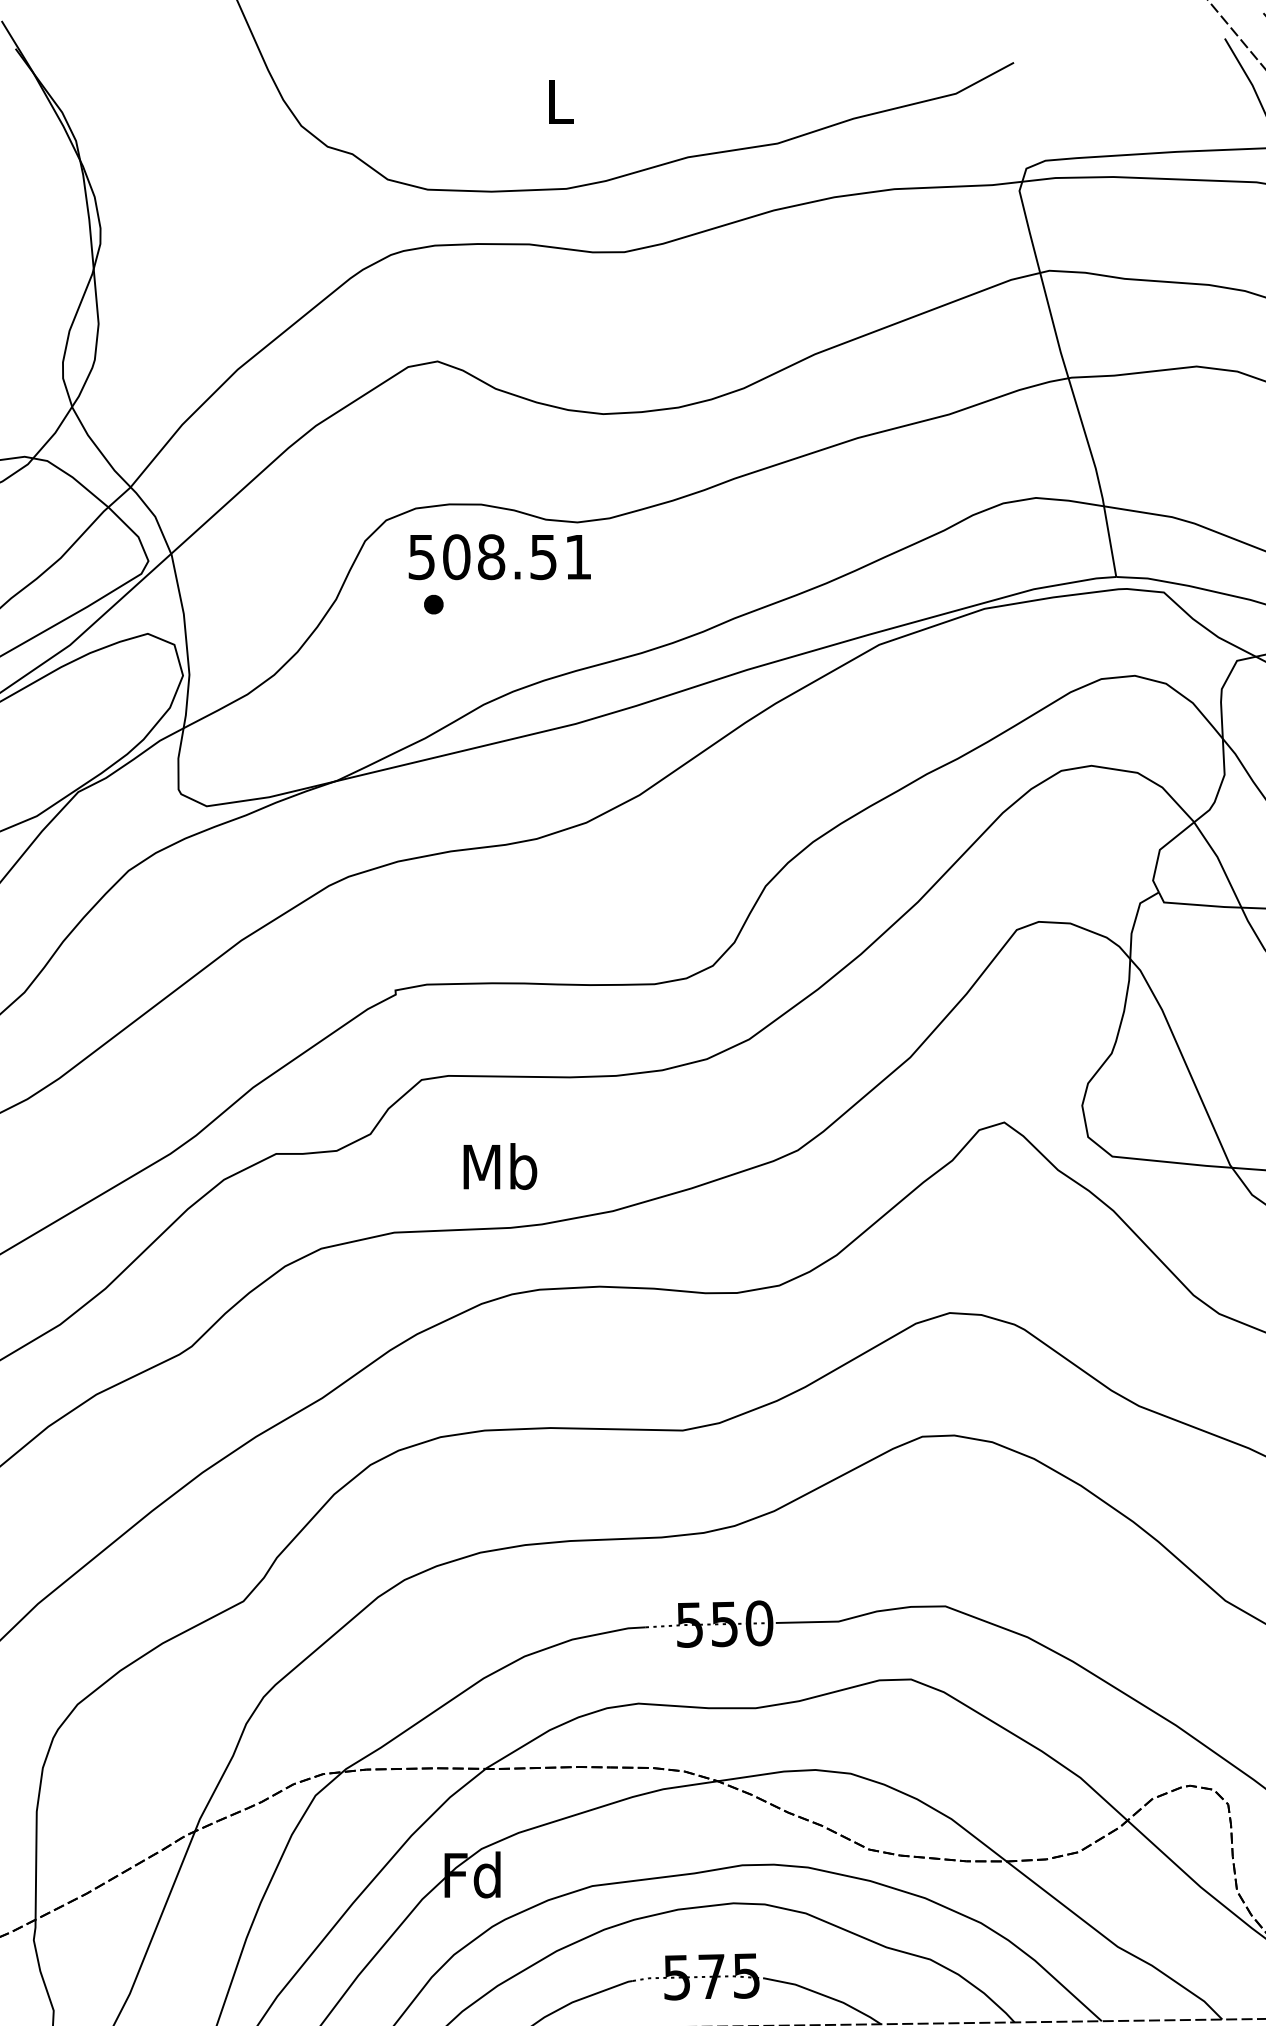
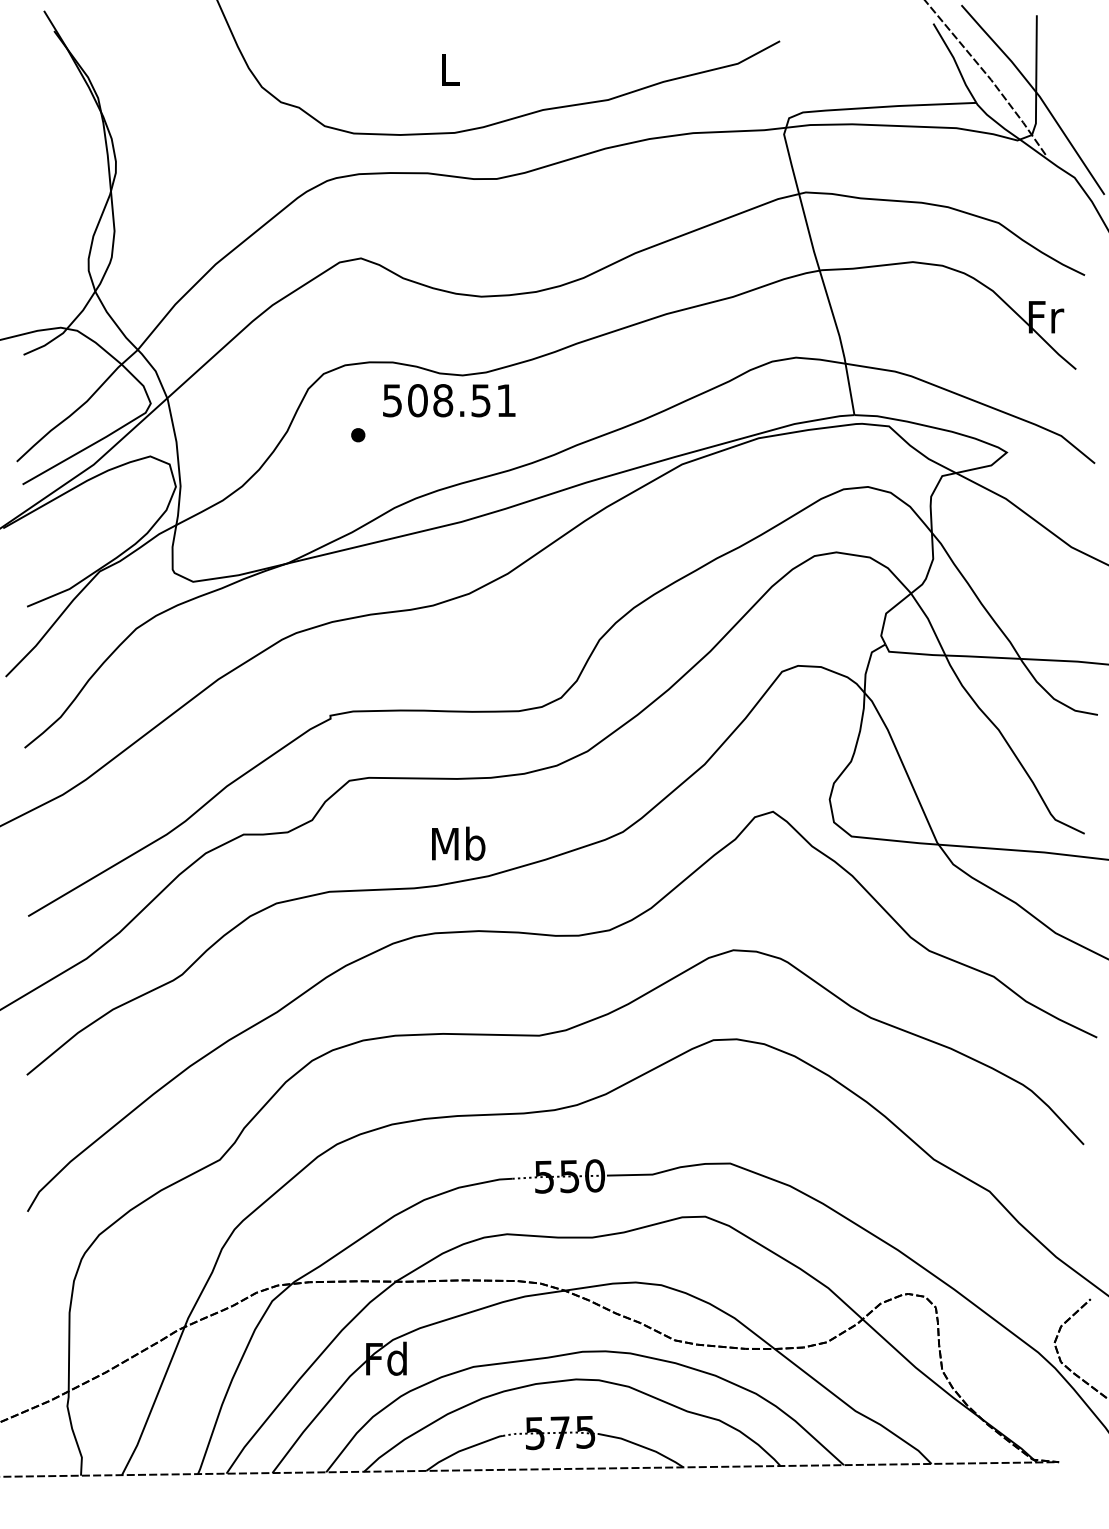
text: (500, 556) -> (449, 400), moved
text: (500, 1166) -> (458, 843), moved

